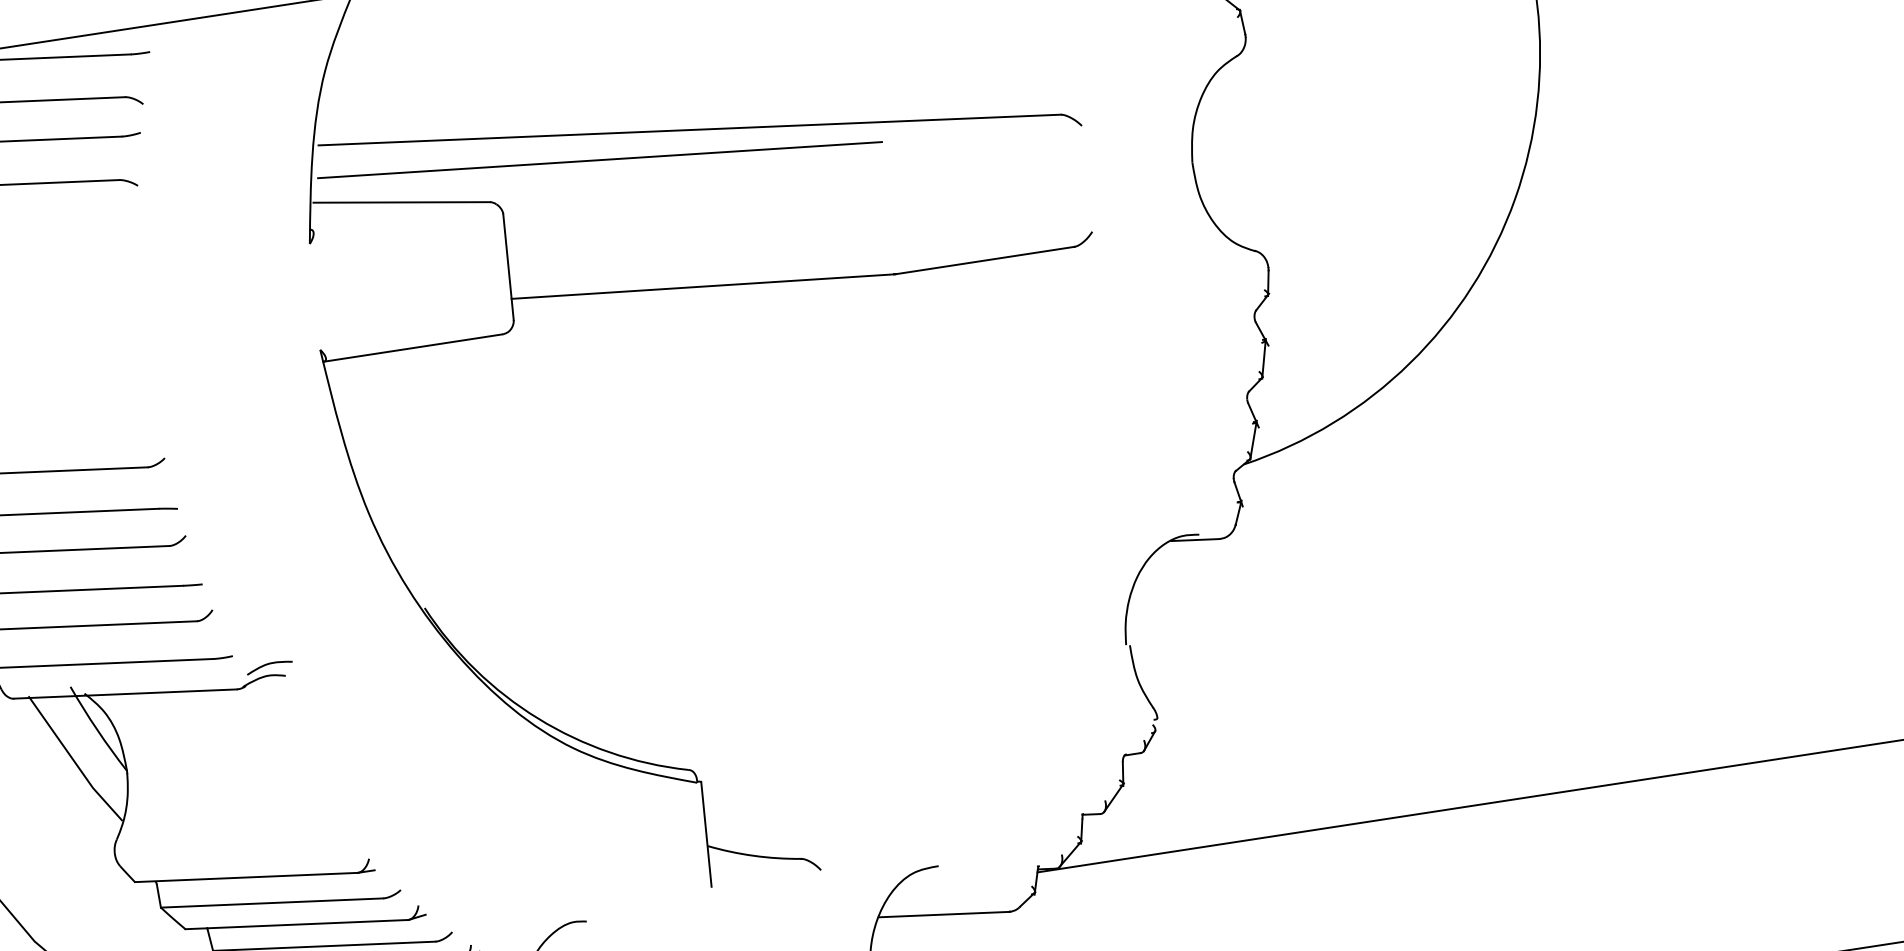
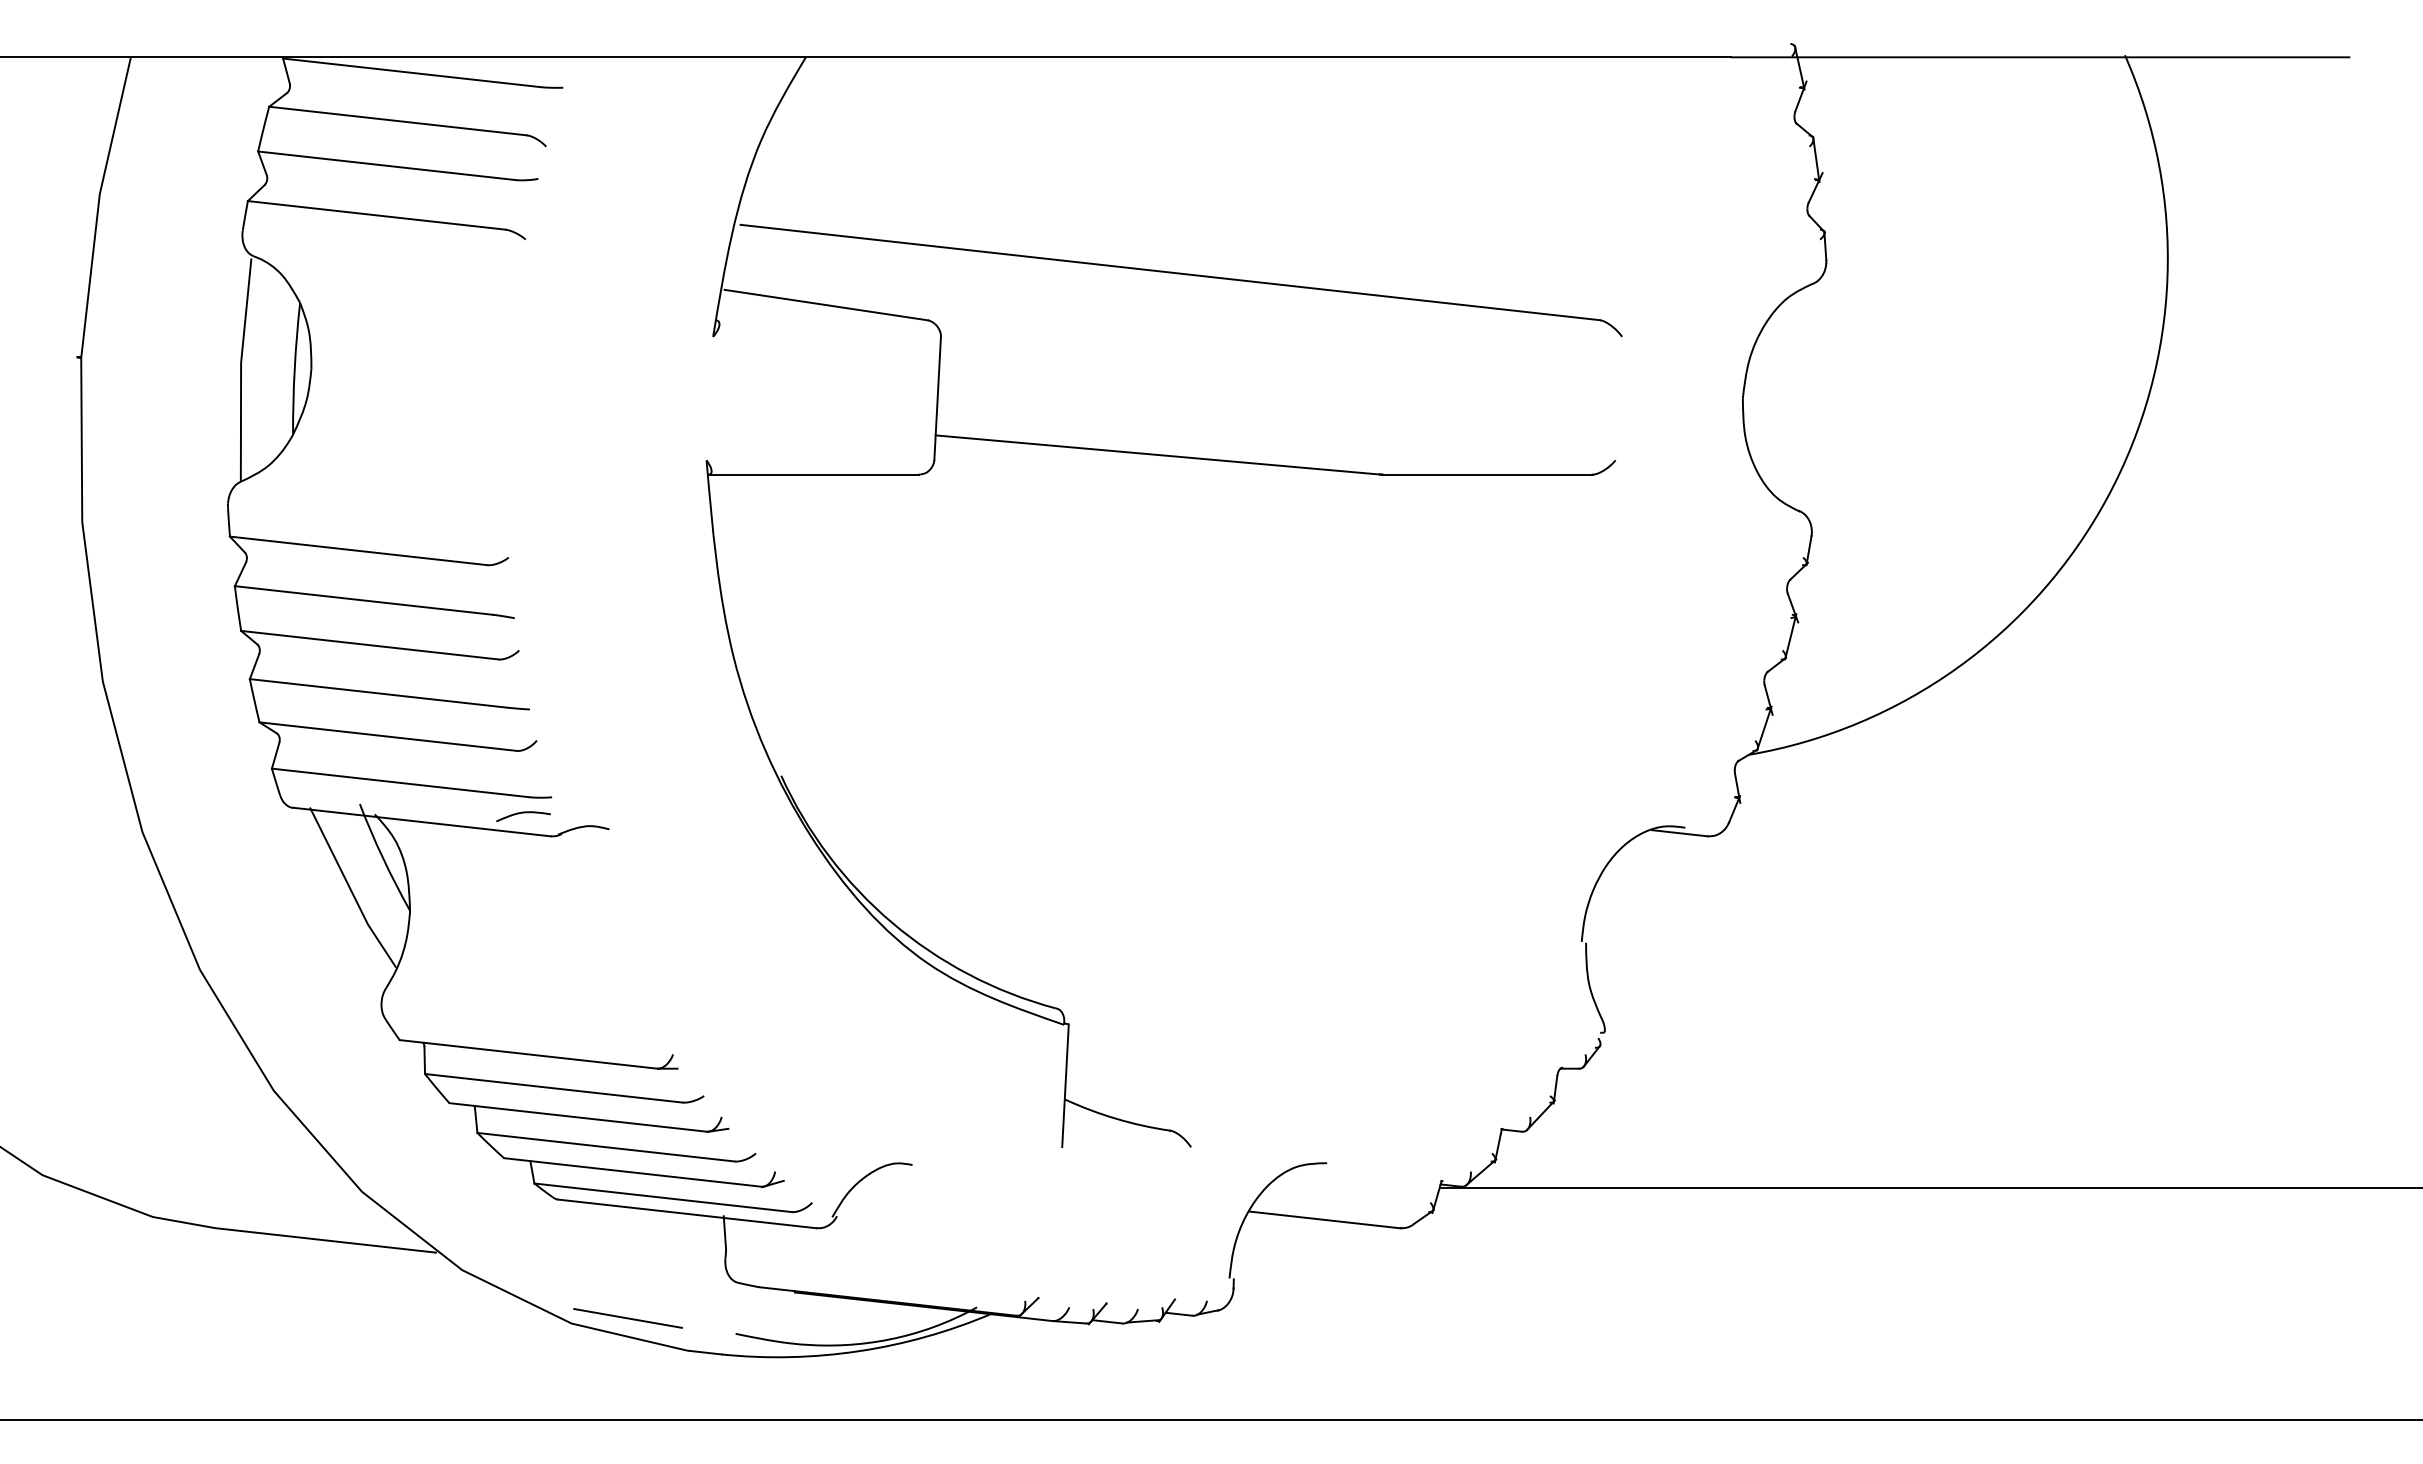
line: (599, 160) -> (1061, 291), removed
curve: (269, 664) -> (523, 813), moved

